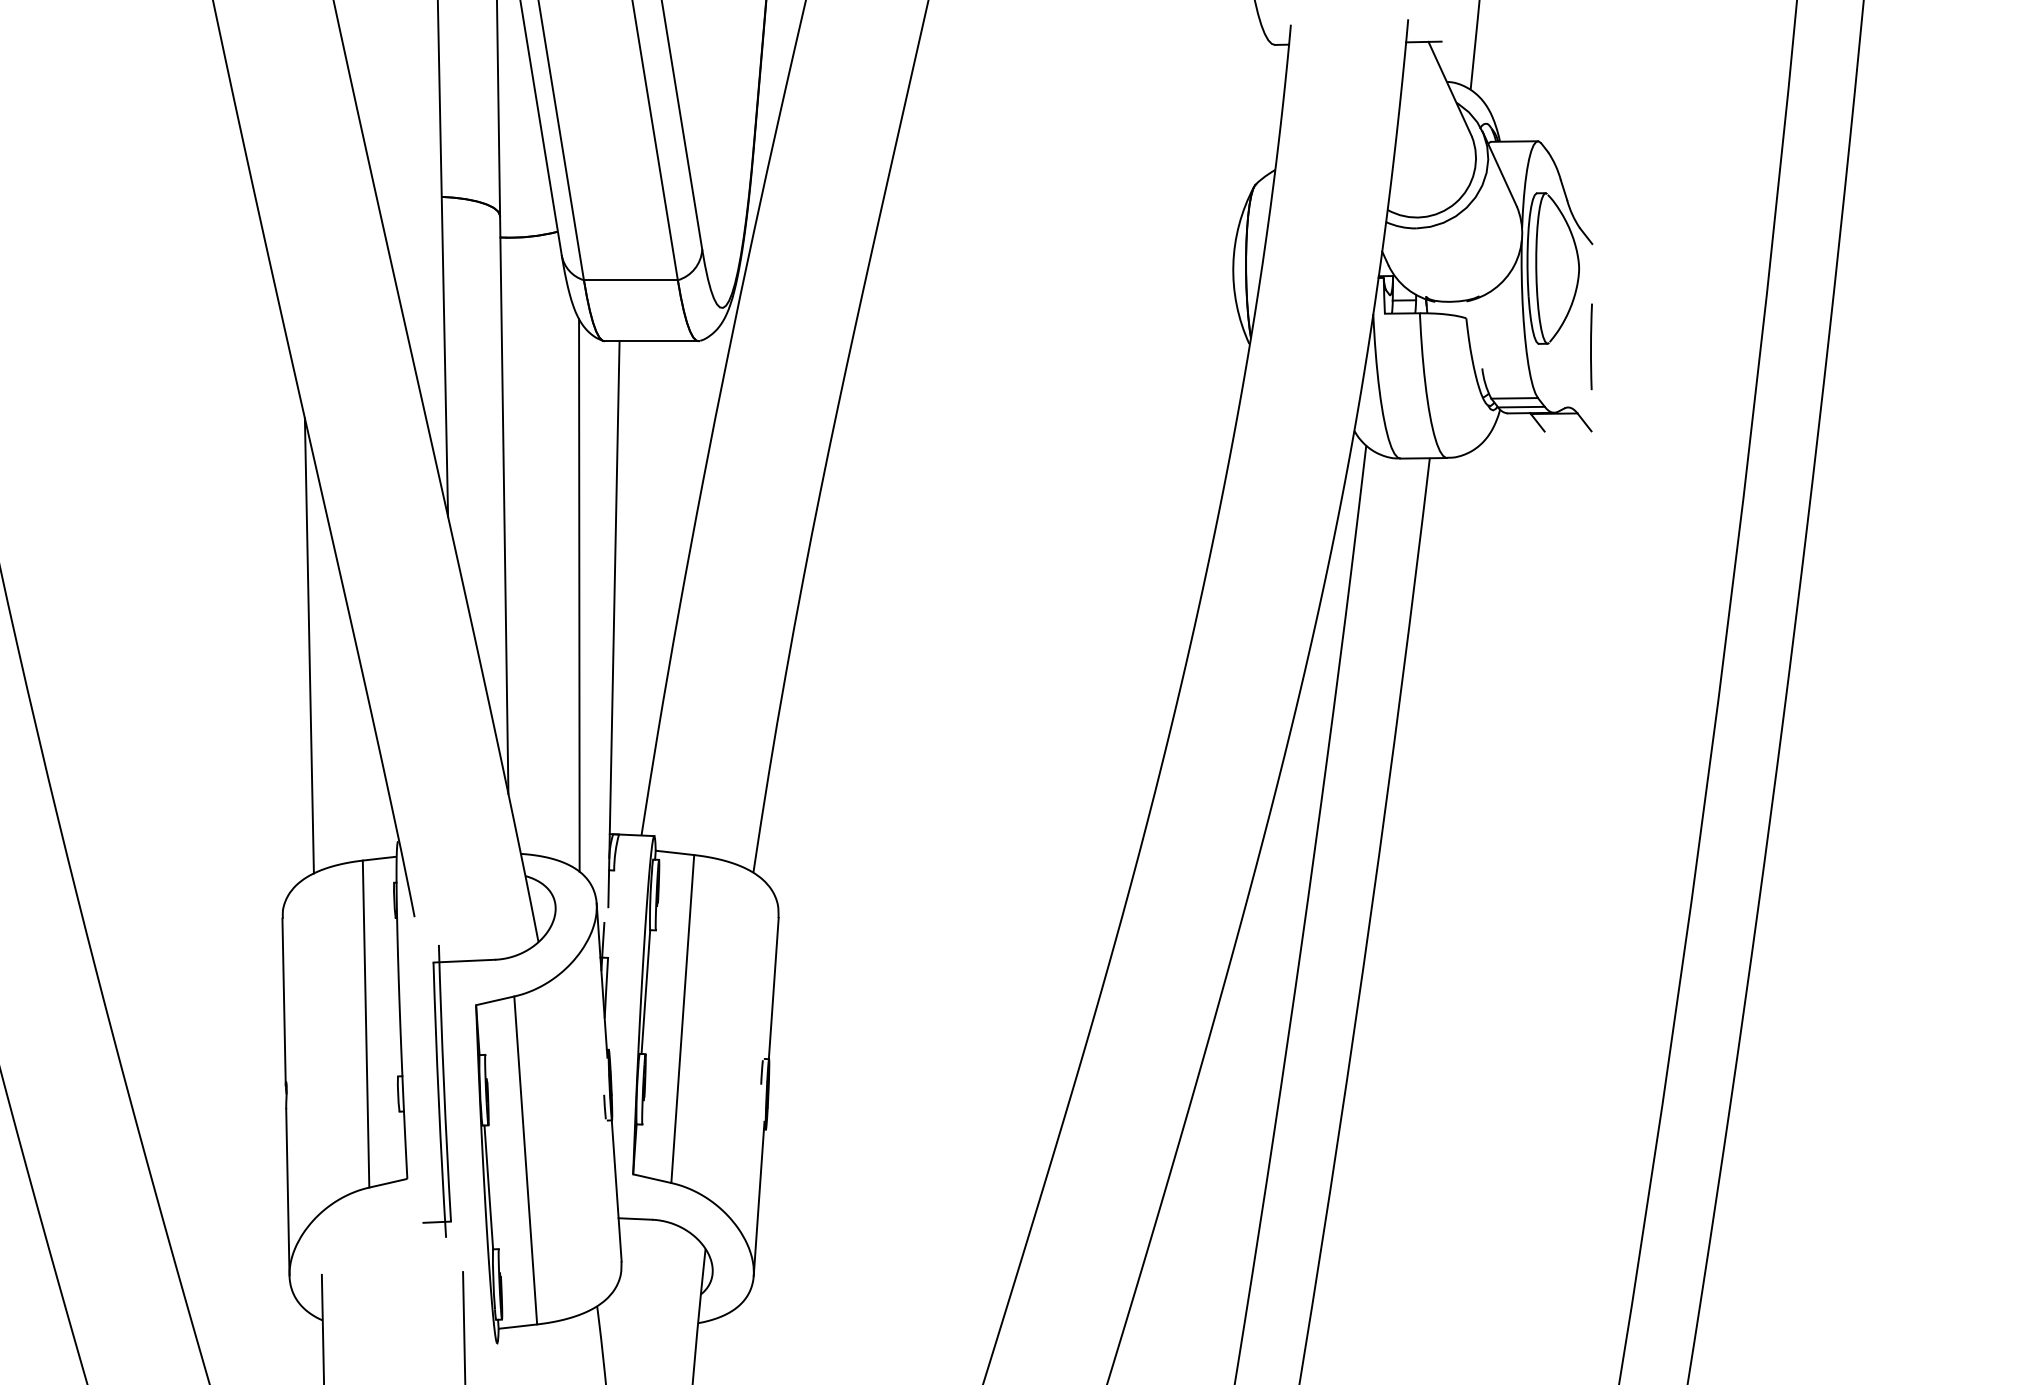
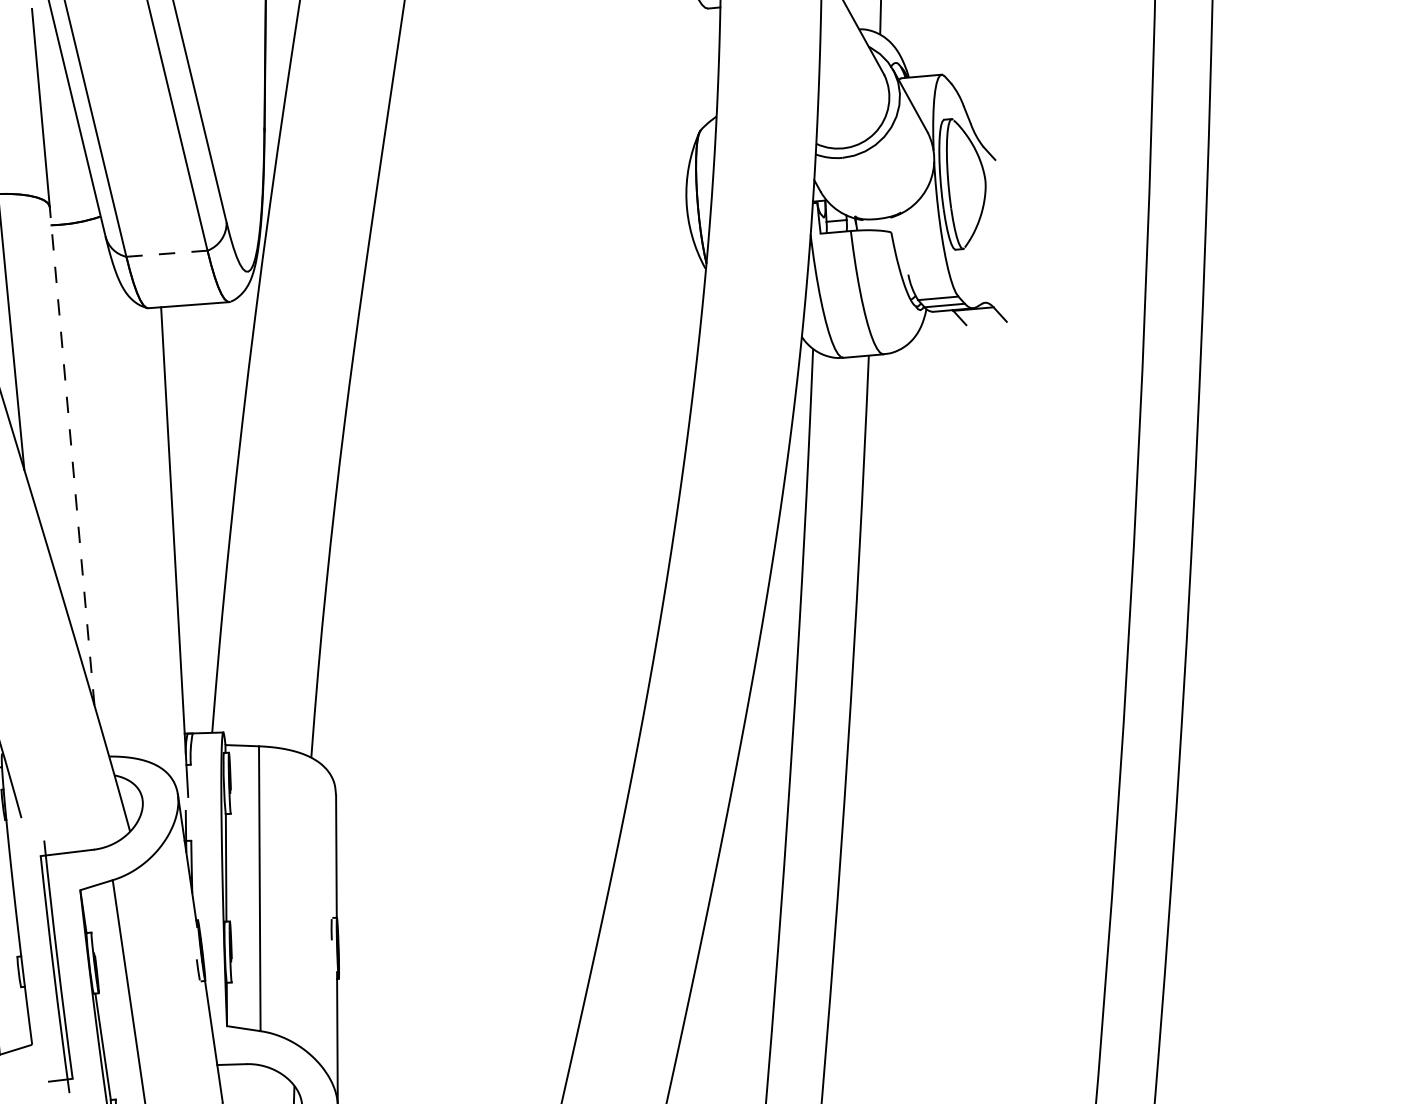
line: (630, 280) -> (166, 253), solid -> dashed
line: (1591, 346) -> (1001, 248), removed
line: (504, 505) -> (72, 456), solid -> dashed
line: (579, 594) -> (142, 528), removed

